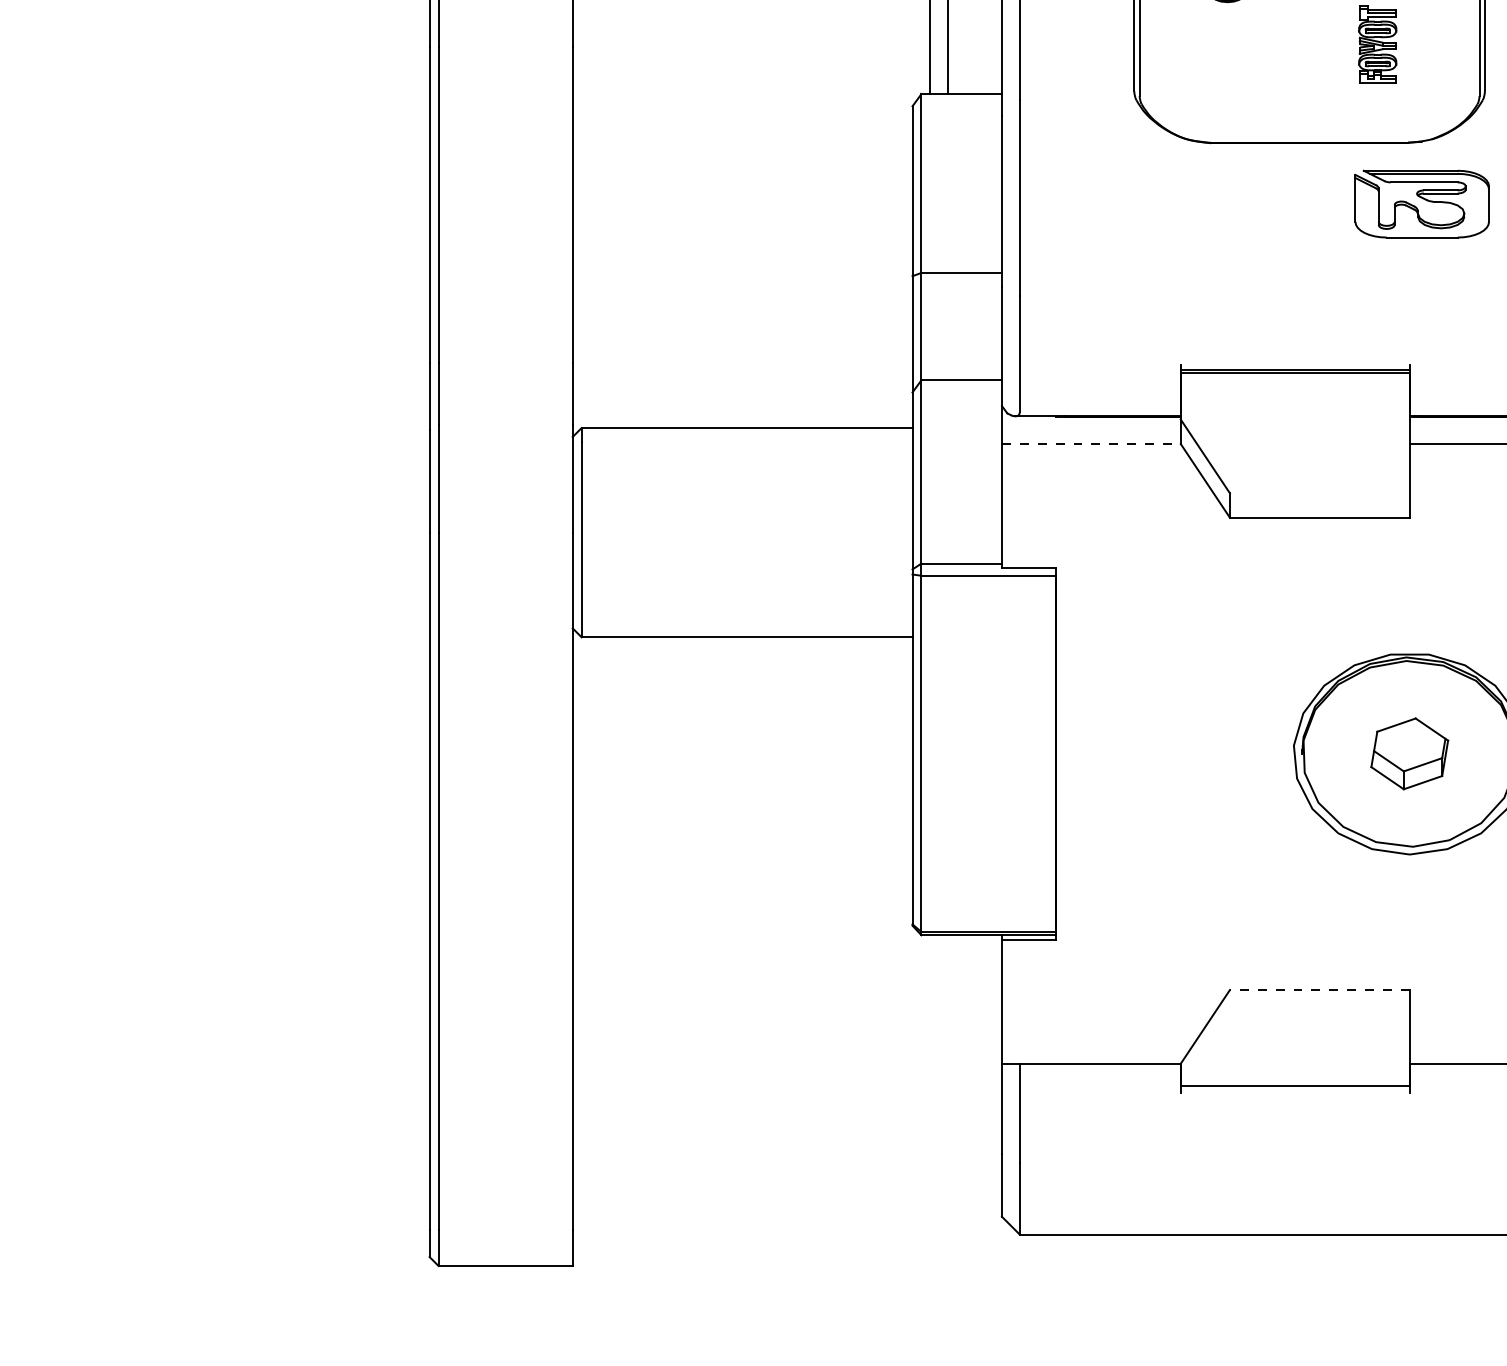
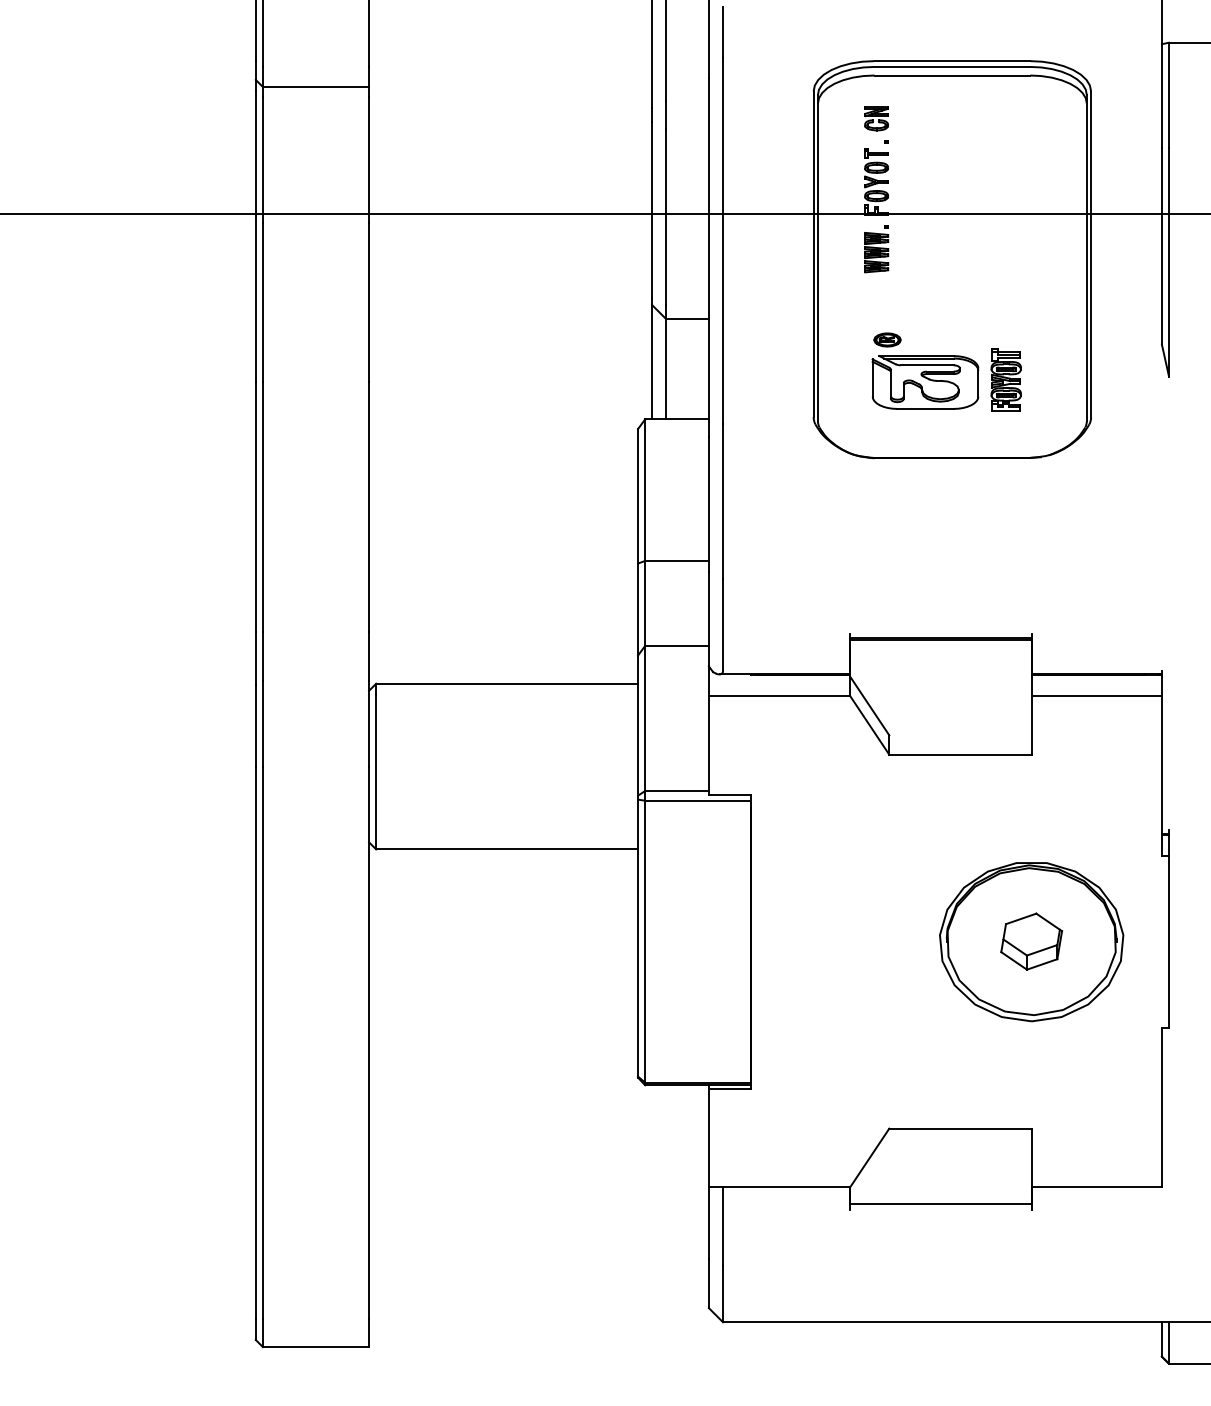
part: (1422, 204) -> (925, 382), moved
line: (1091, 444) -> (779, 696), dashed -> solid
line: (1318, 989) -> (959, 1128), dashed -> solid

